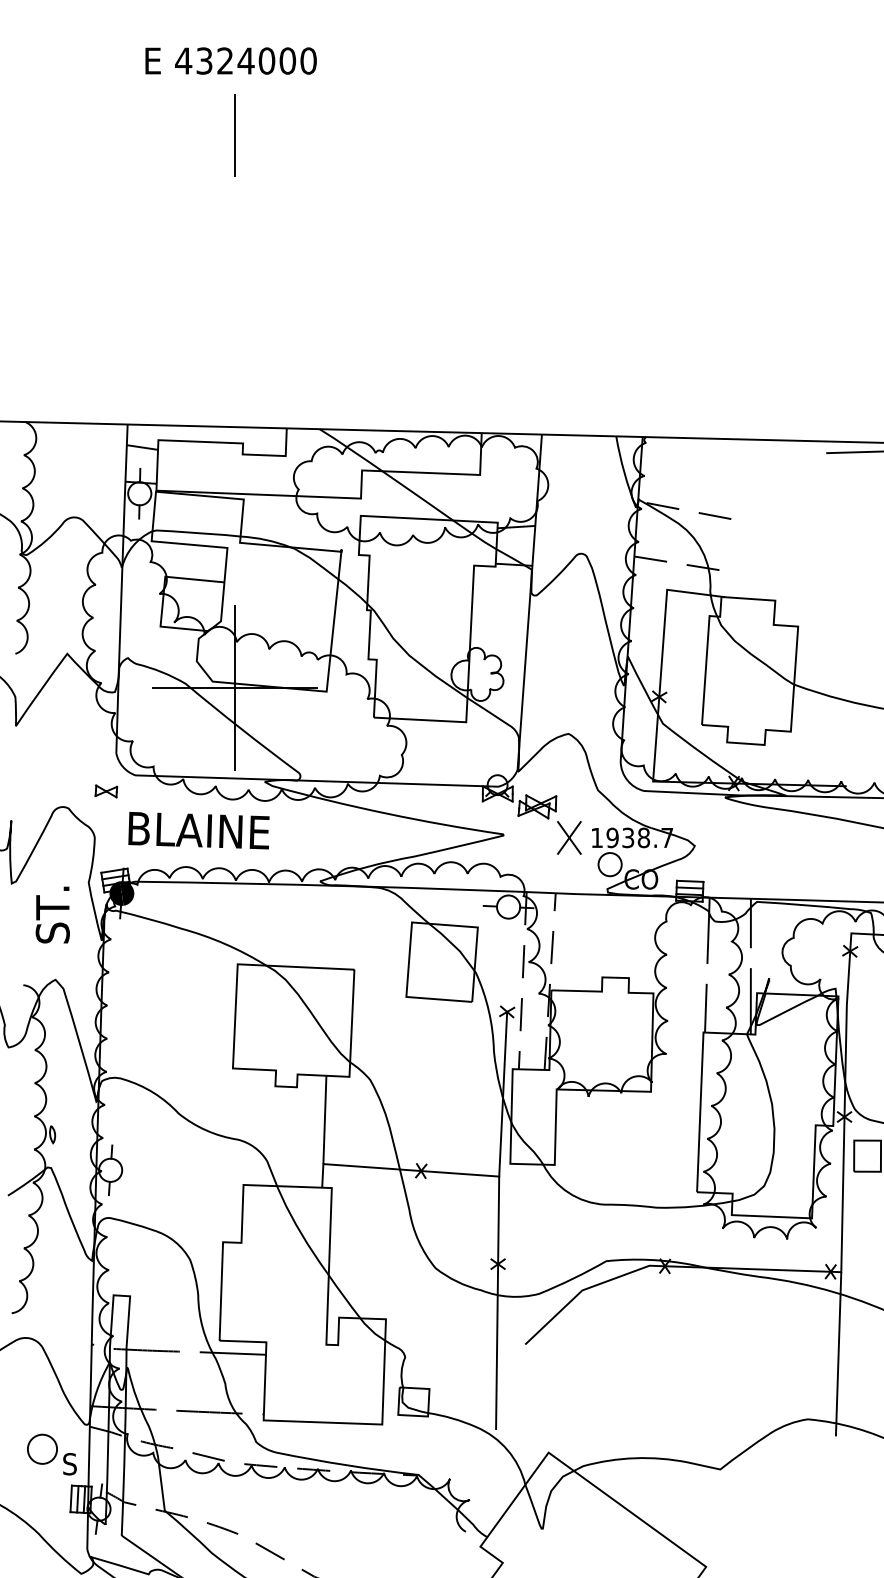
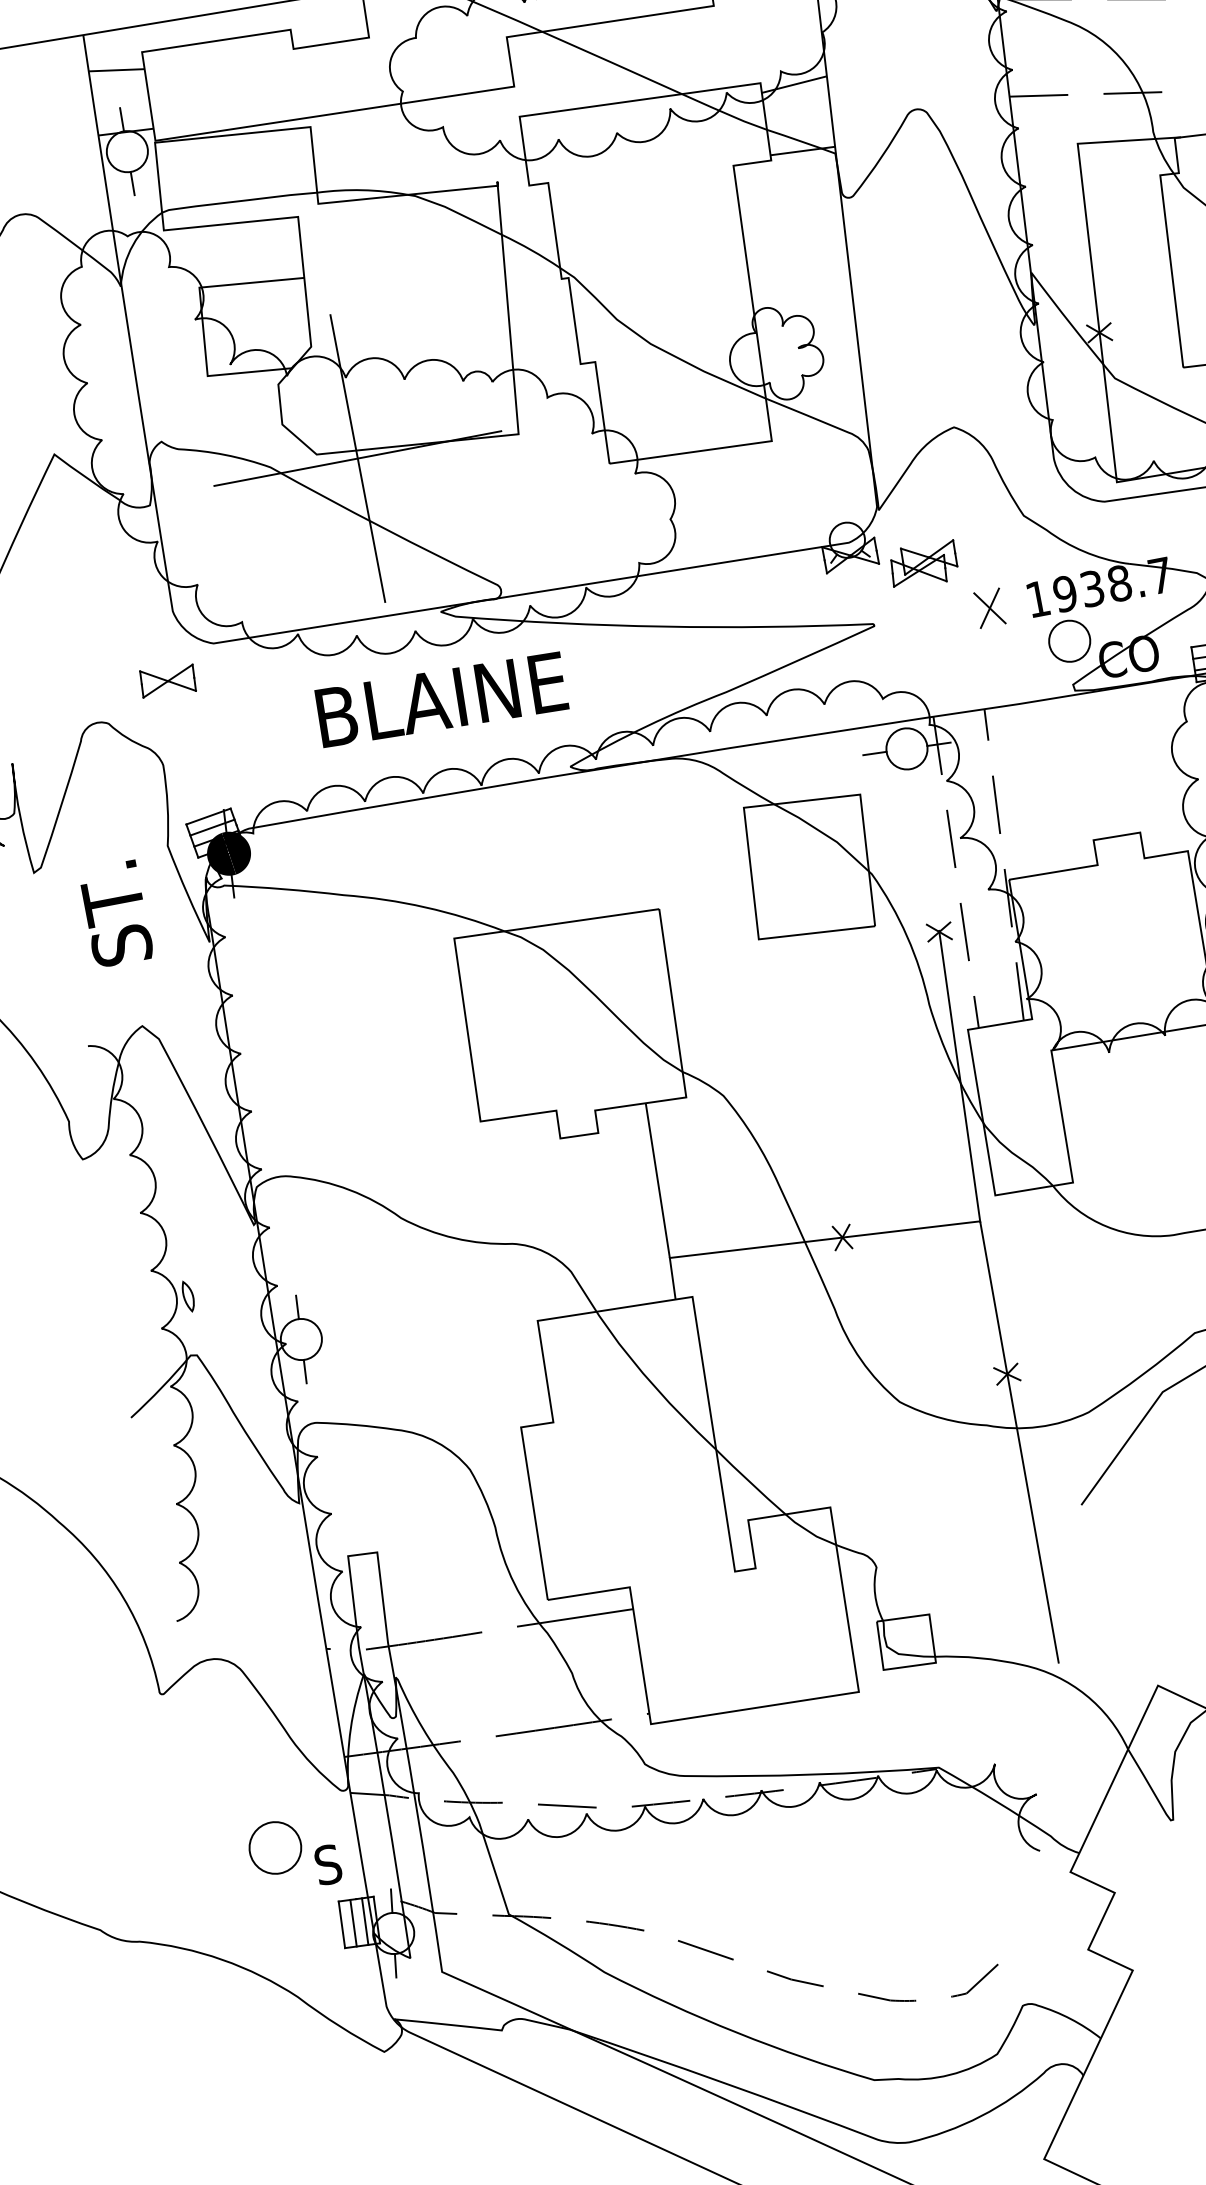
part: (106, 791) -> (168, 681), size x1.43
text: (198, 830) -> (440, 699), moved
part: (569, 837) -> (989, 607), size x0.62

